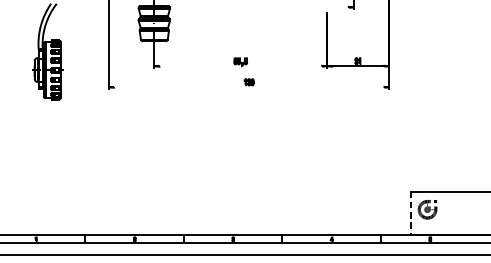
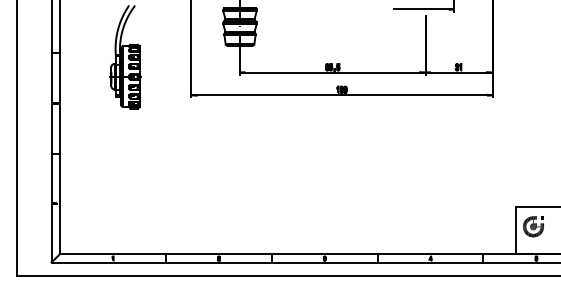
line: (322, 7) -> (420, 9), added
line: (240, 66) -> (332, 72), added
line: (248, 87) -> (341, 95), added
line: (411, 214) -> (516, 231), dashed -> solid

